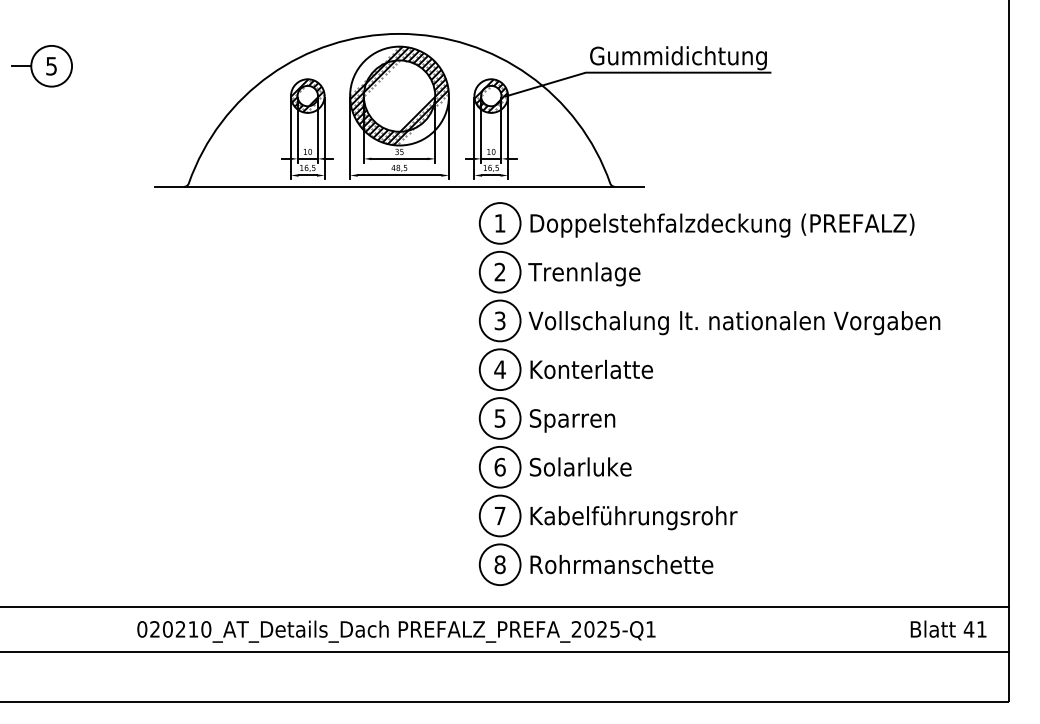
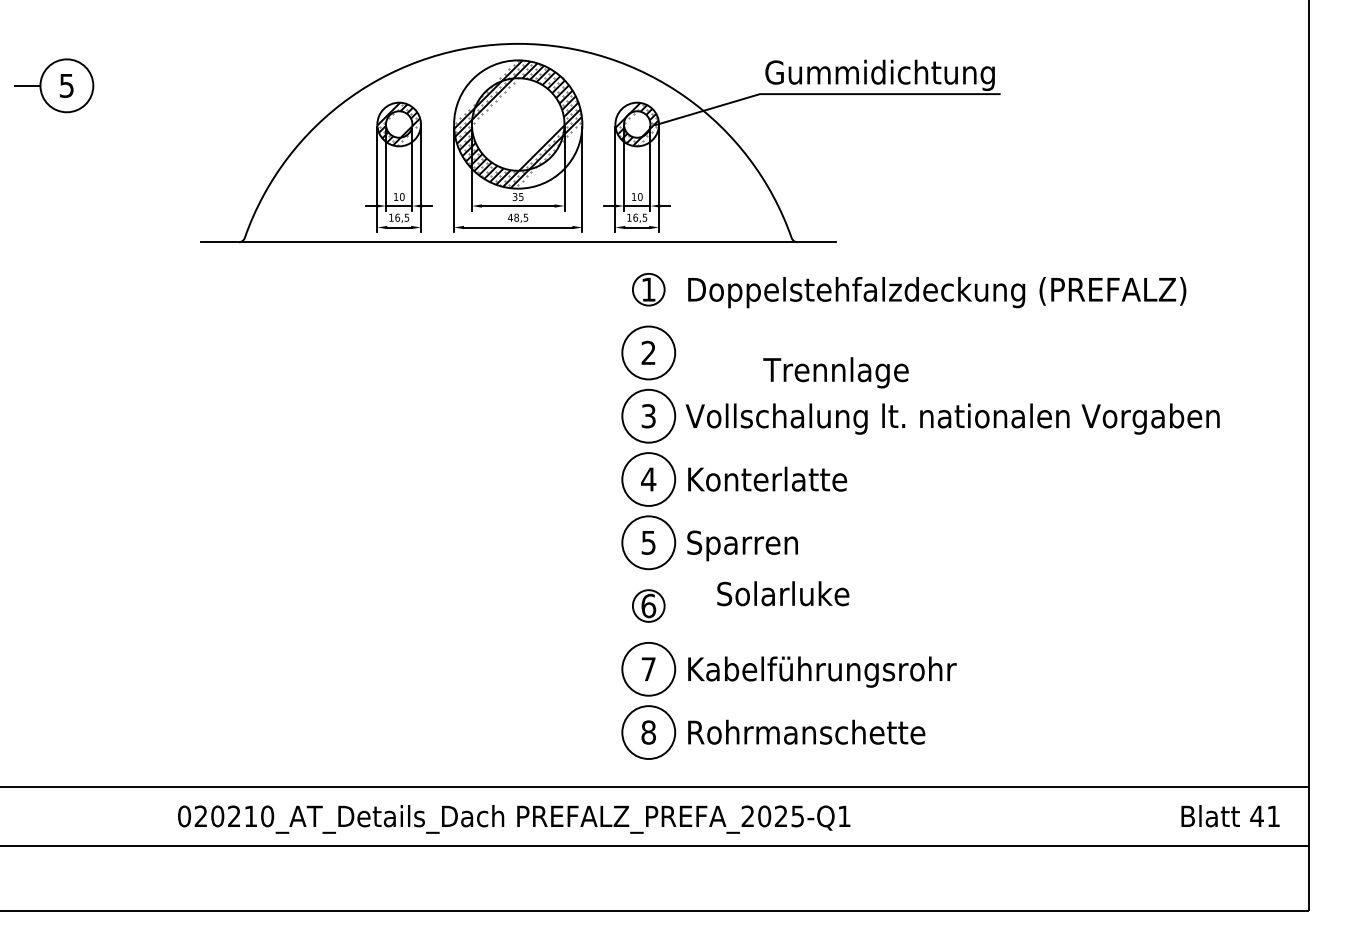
circle: (499, 223) -> (648, 289), size x0.6
text: (583, 274) -> (835, 372), moved
circle: (499, 466) -> (648, 605), size x0.6
text: (580, 466) -> (783, 593), moved

